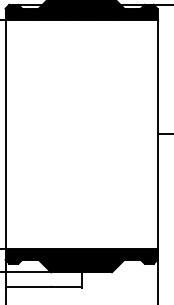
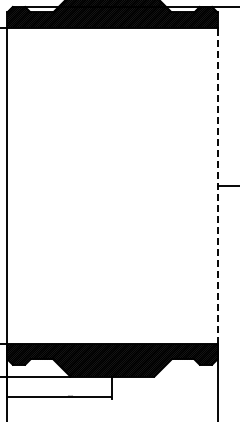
line: (157, 134) -> (217, 185), solid -> dashed

